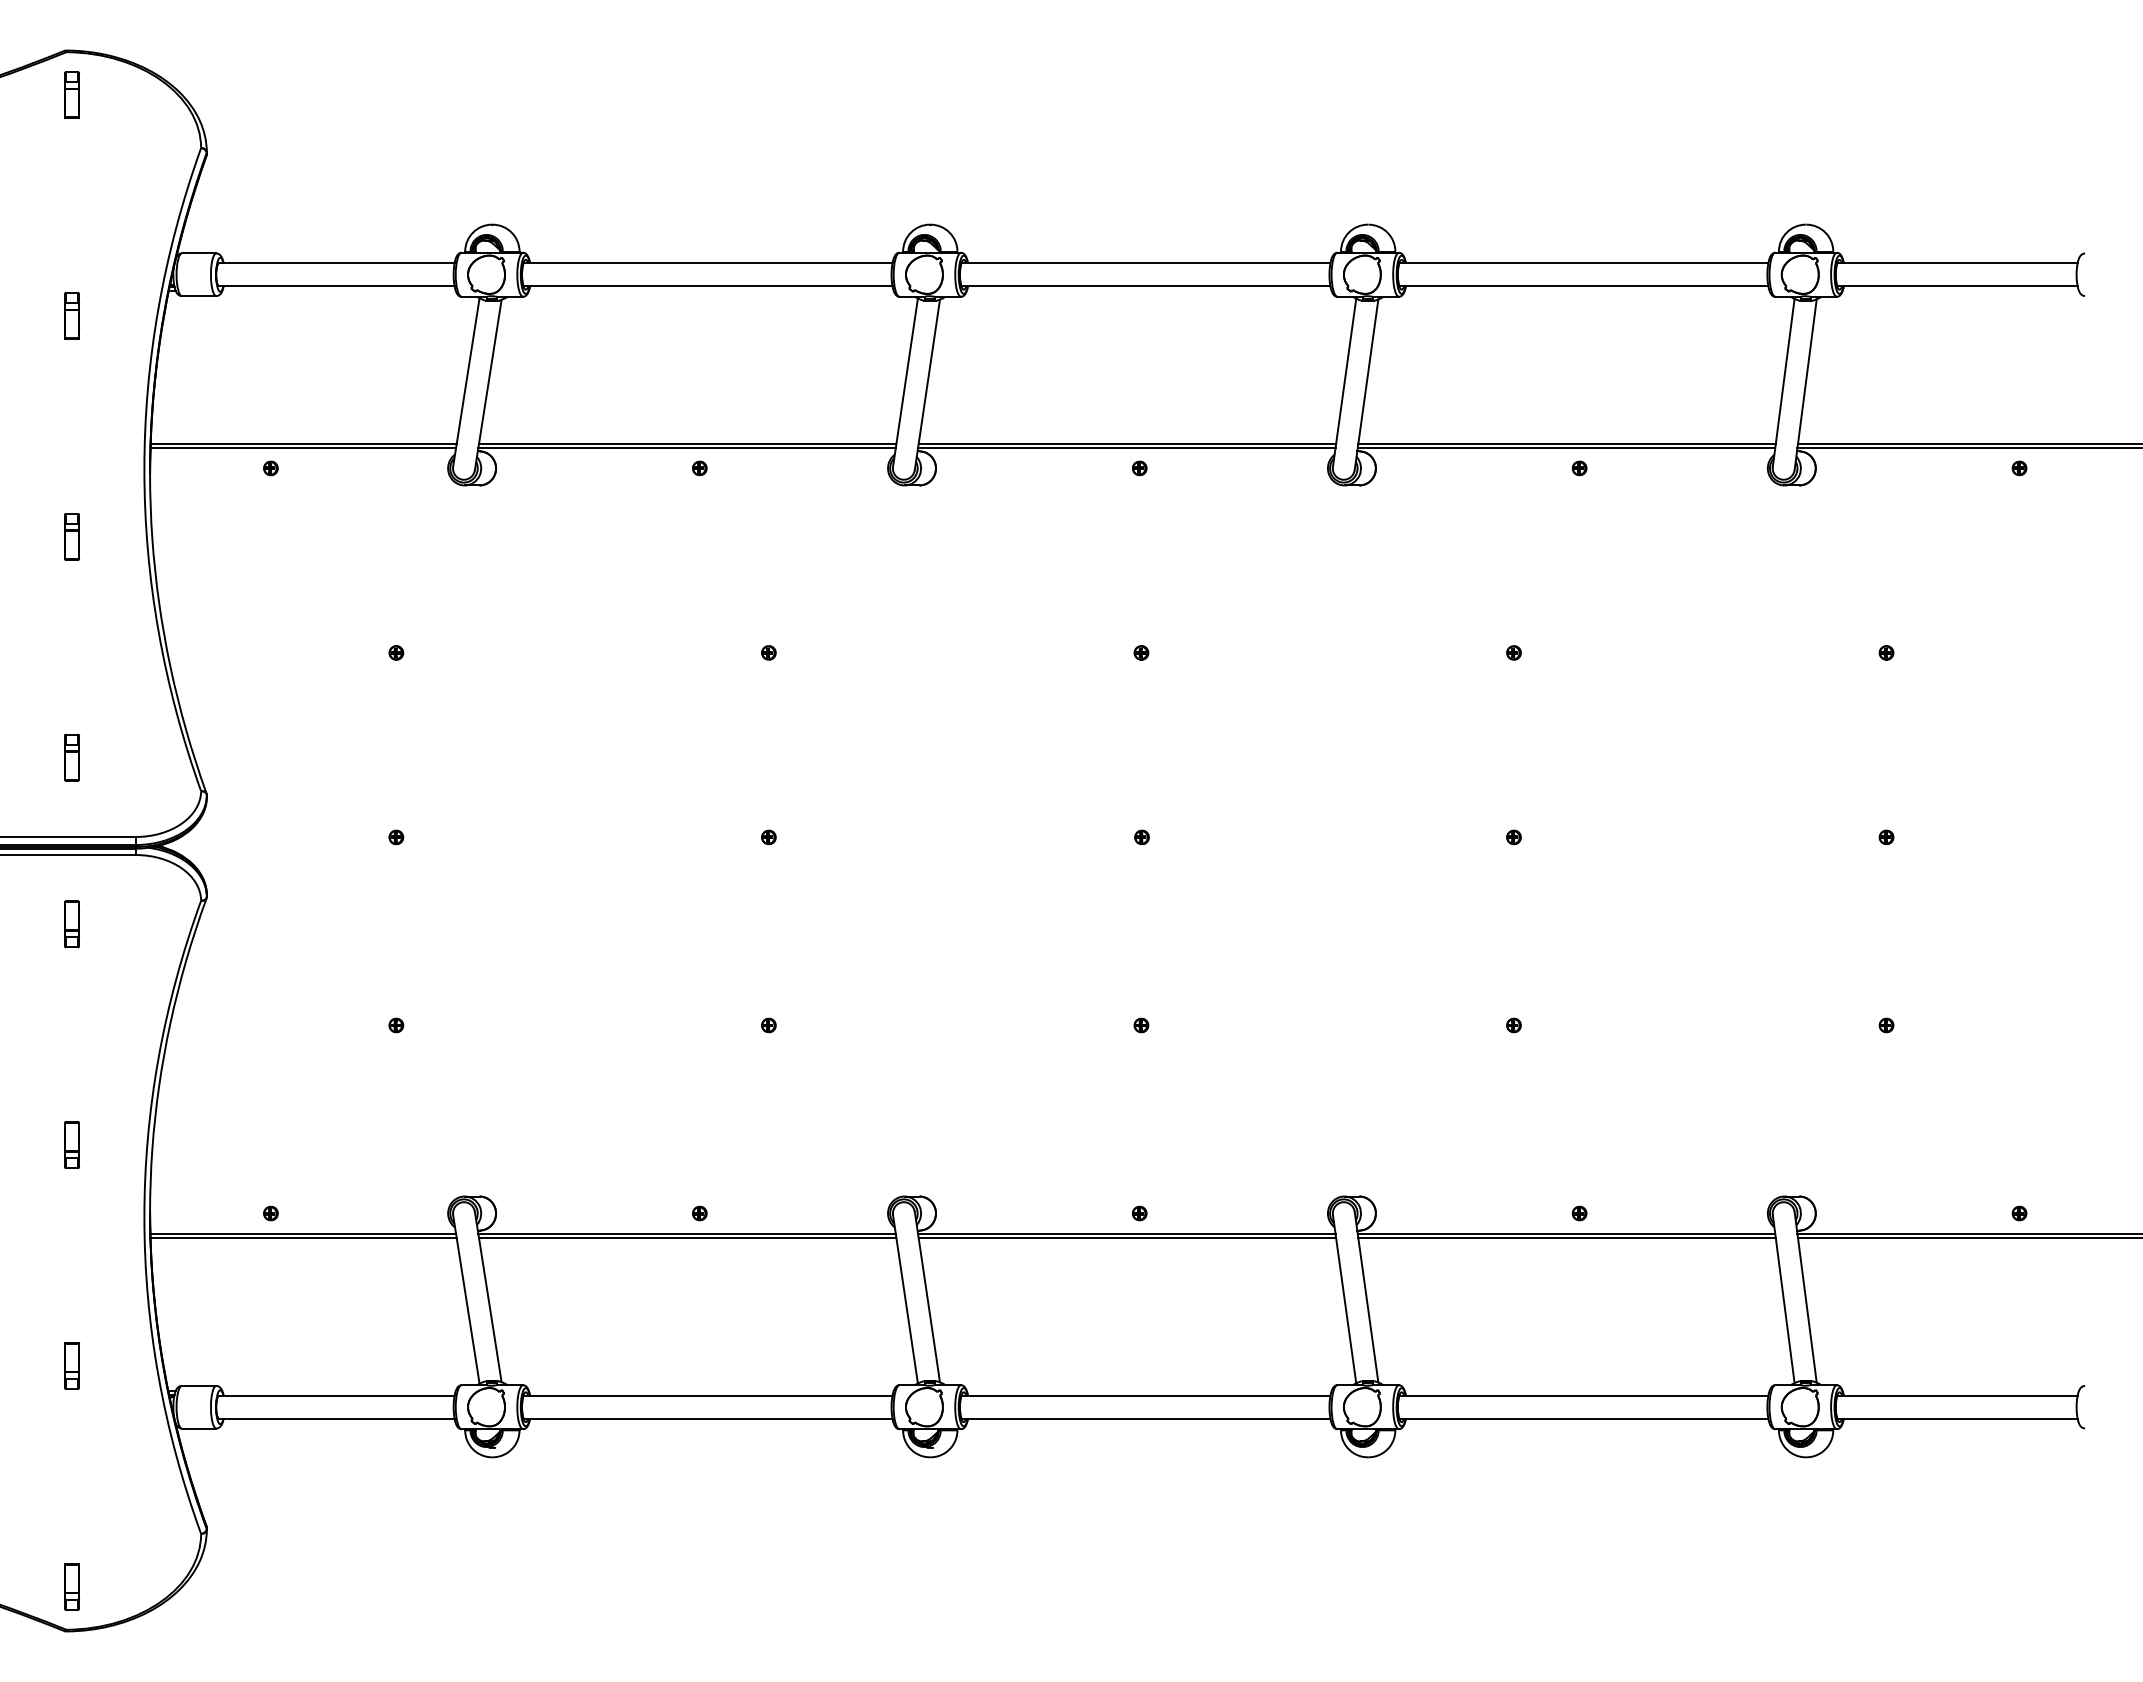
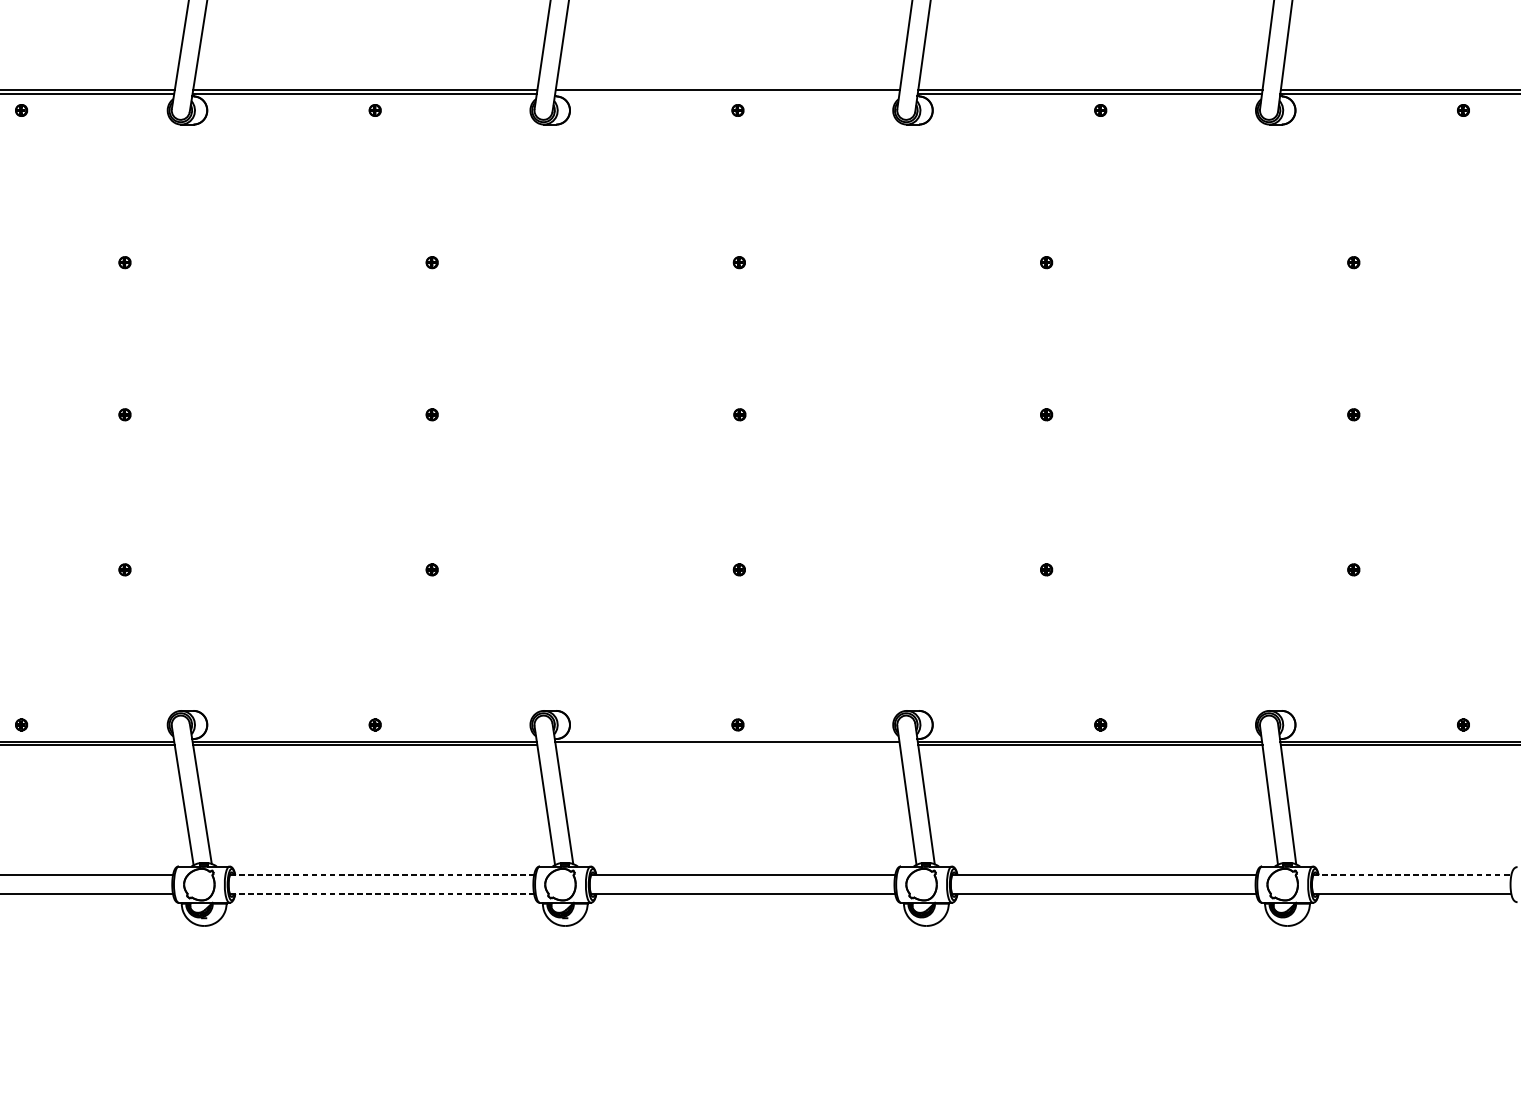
line: (1126, 447) -> (727, 93), removed
line: (1127, 1238) -> (727, 745), removed
line: (708, 1395) -> (382, 874), solid -> dashed
line: (1957, 1395) -> (1412, 874), solid -> dashed
line: (708, 1418) -> (382, 893), solid -> dashed

